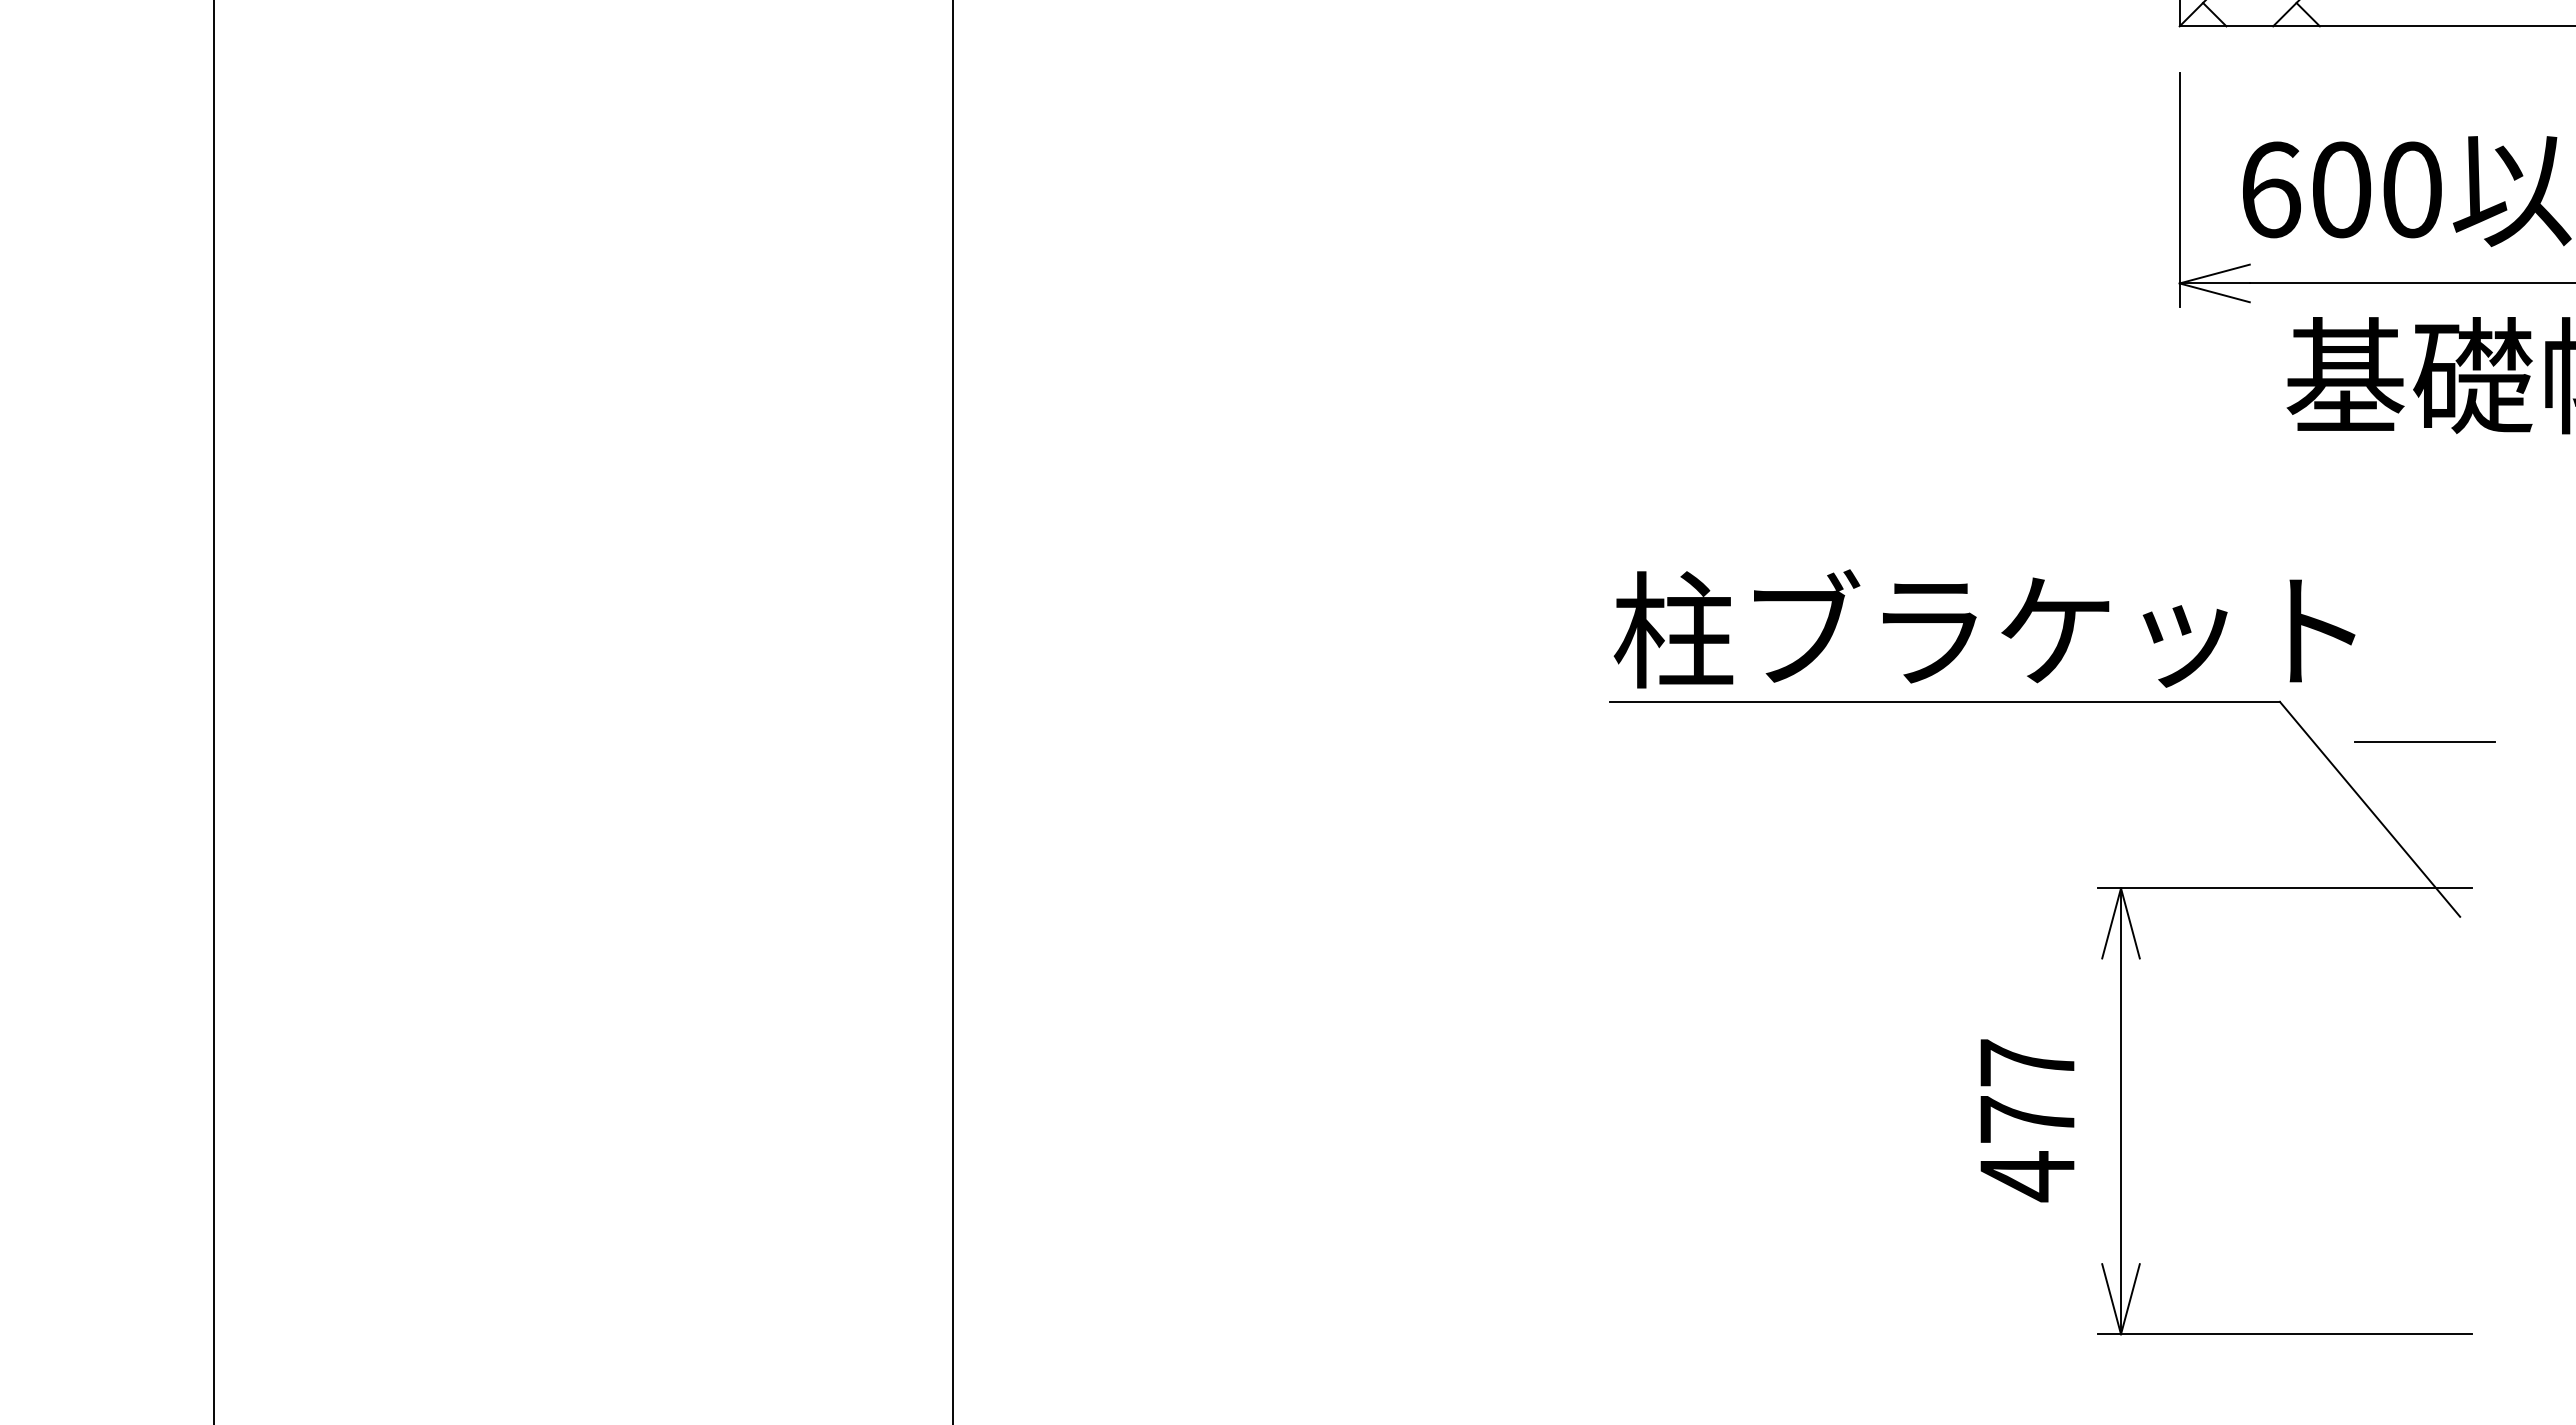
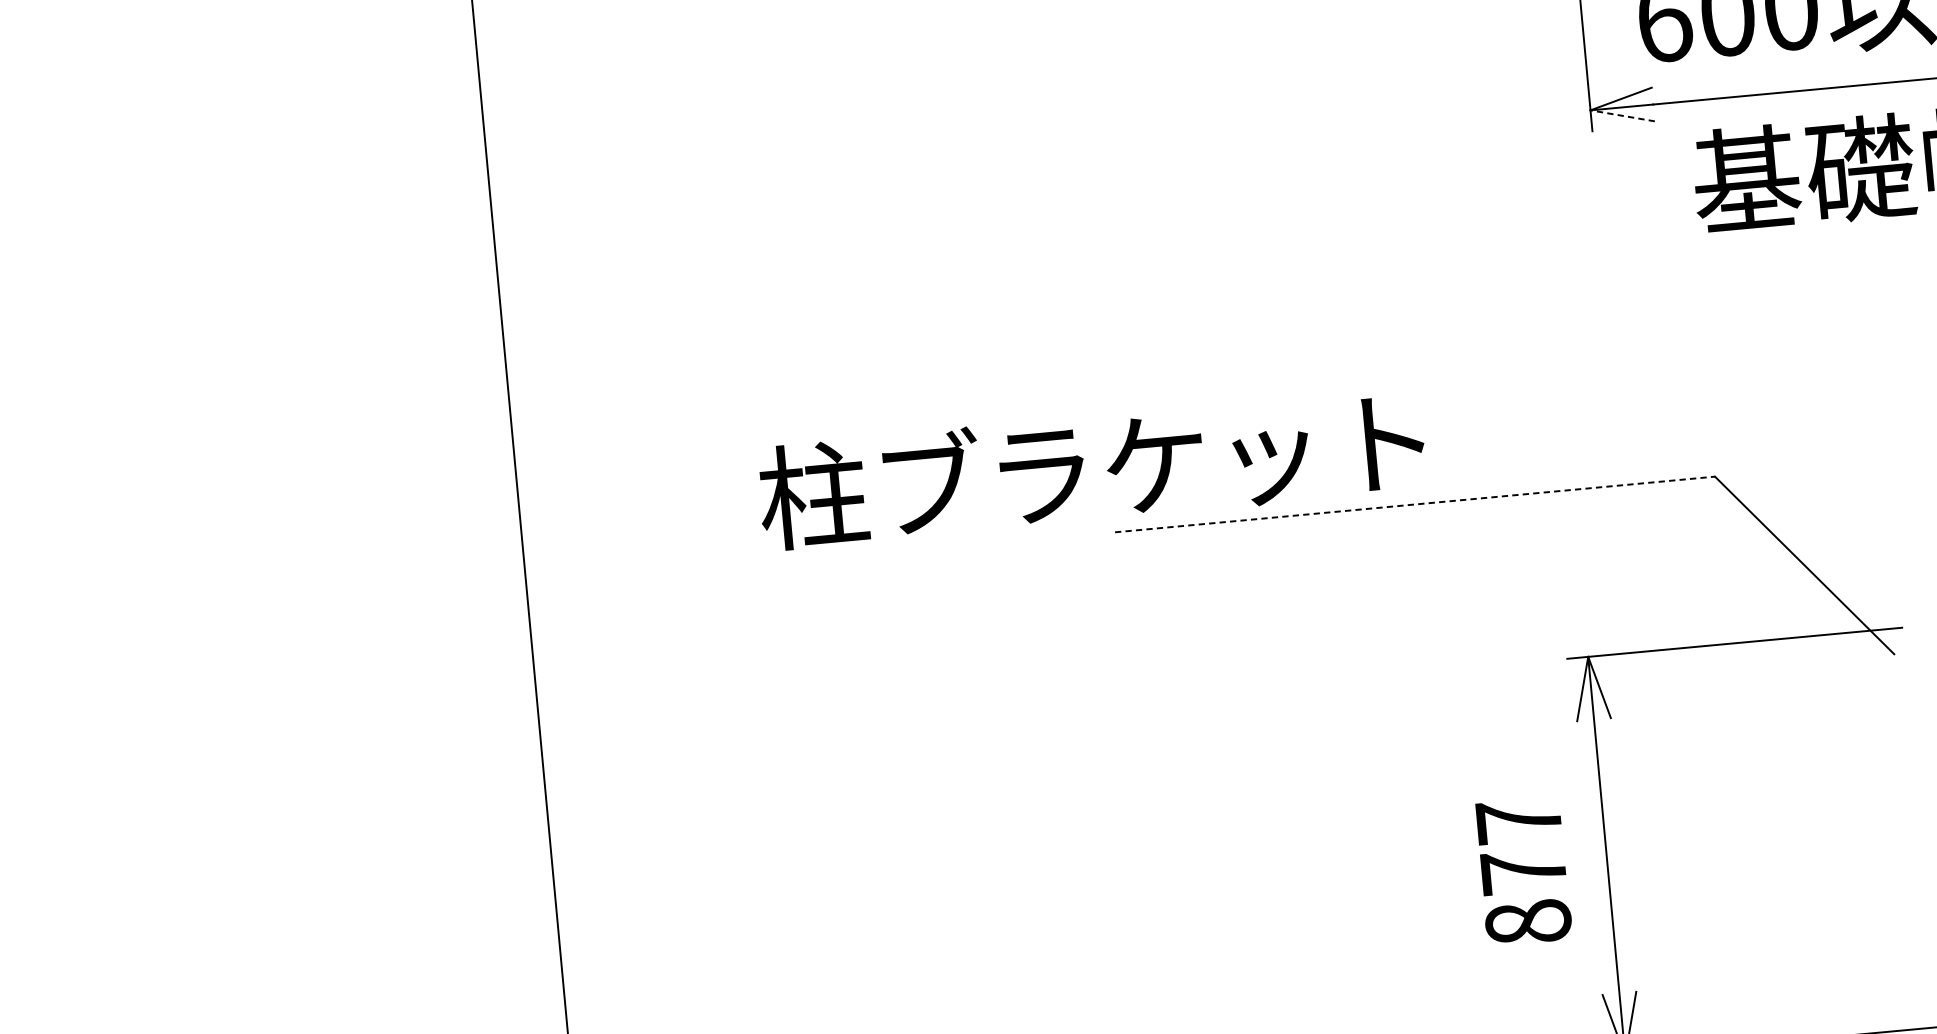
line: (2214, 292) -> (1622, 115), solid -> dashed
text: (1984, 628) -> (1091, 468), moved
line: (1945, 701) -> (1415, 504), solid -> dashed
line: (2424, 742) -> (1847, 501), removed
text: (2027, 1176) -> (1528, 922), 477 -> 877

